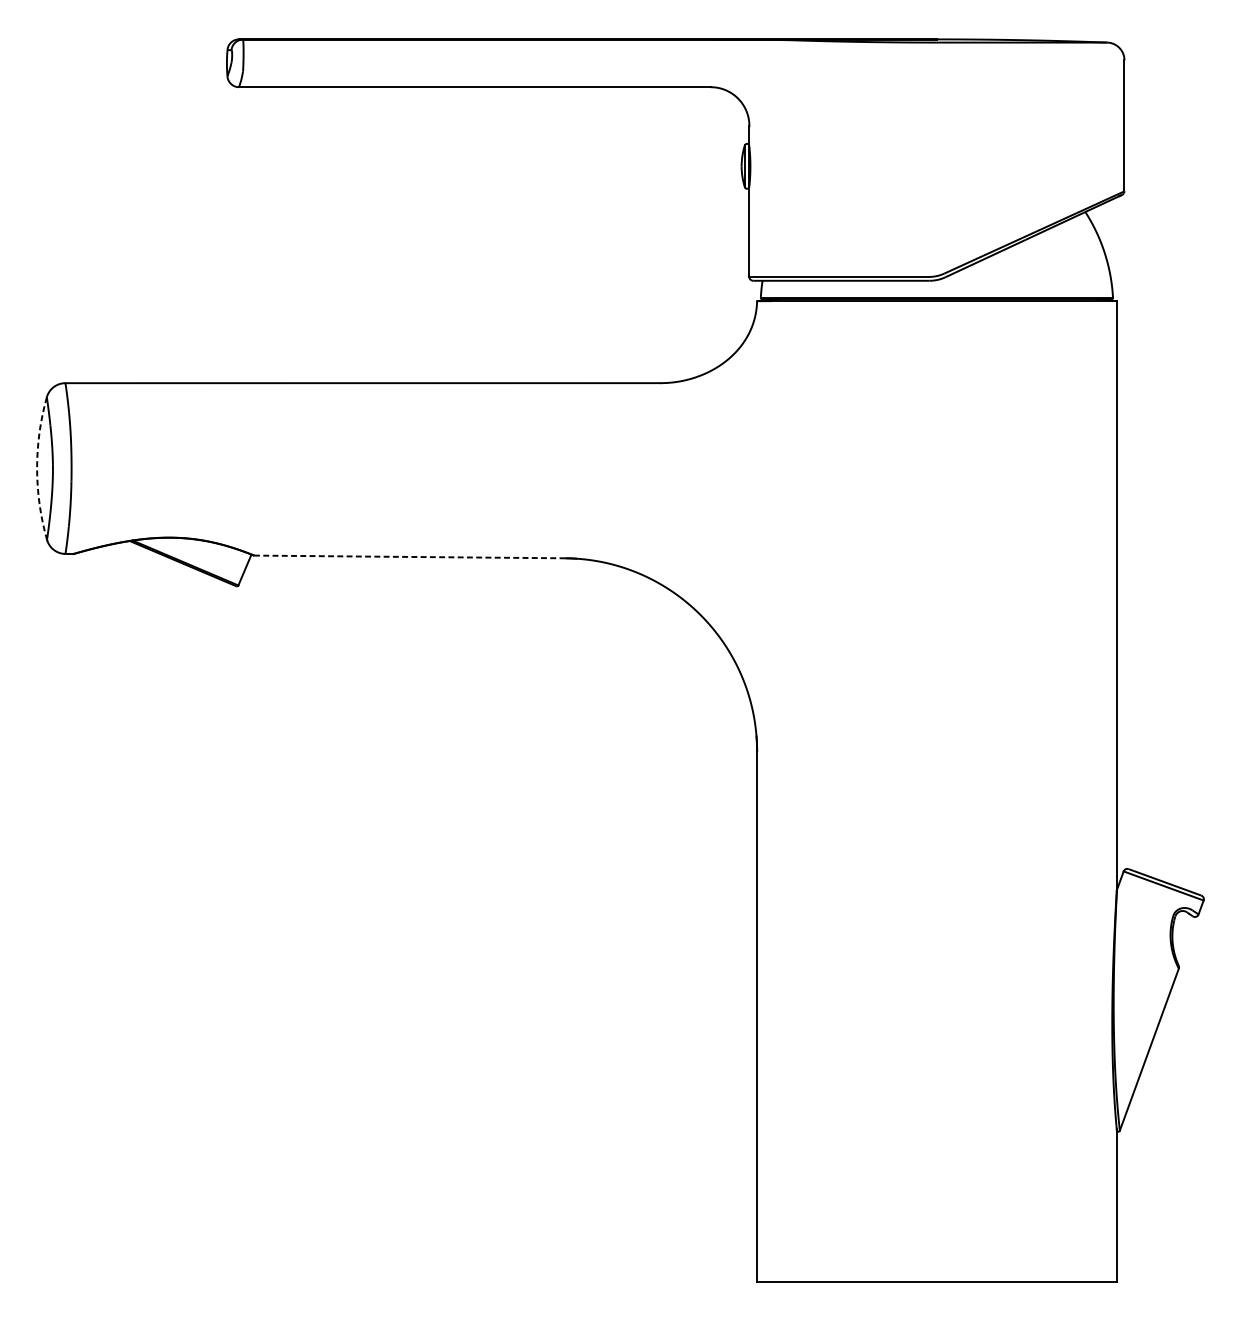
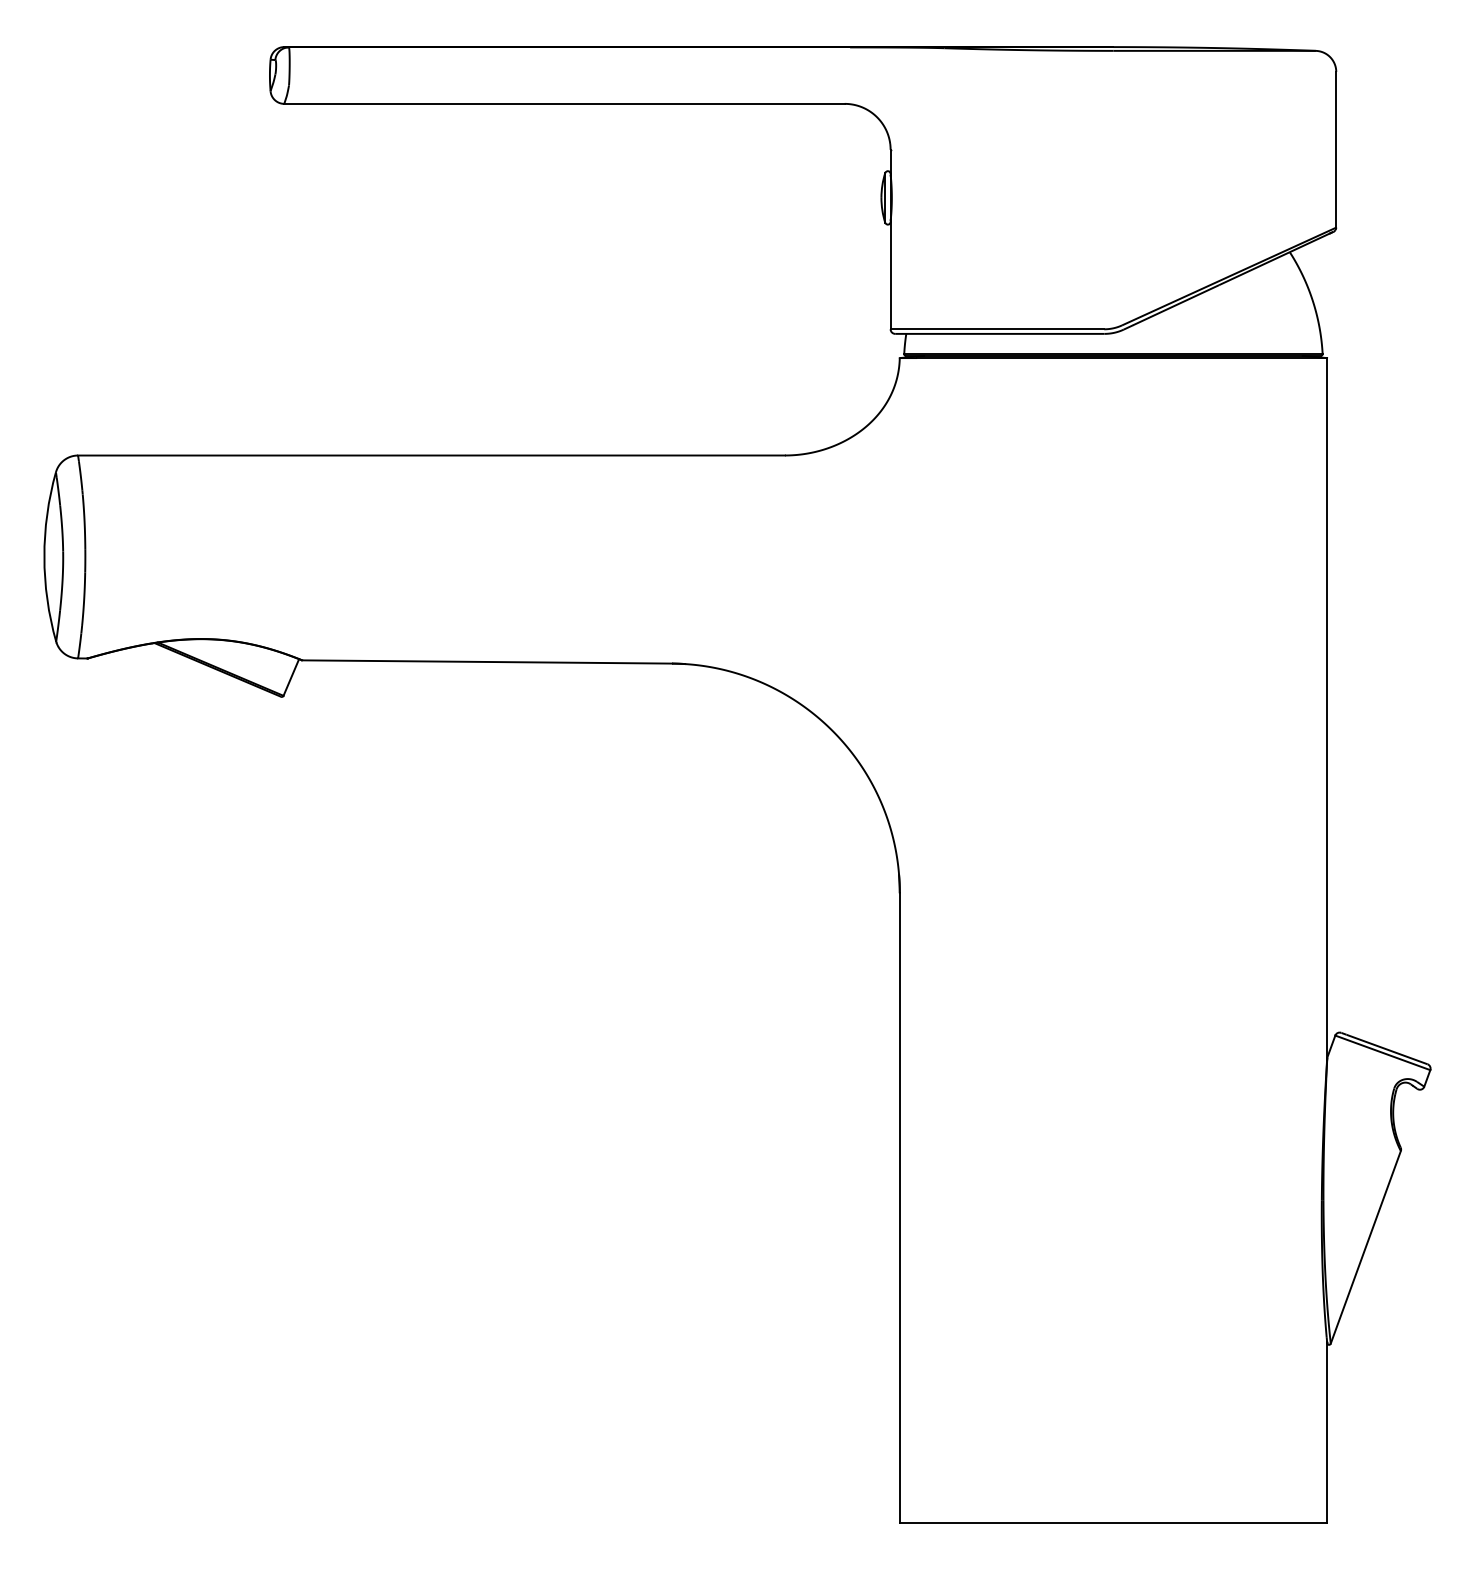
arc: (37, 469) -> (44, 557), dashed -> solid
line: (410, 556) -> (487, 661), dashed -> solid

